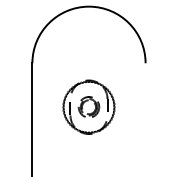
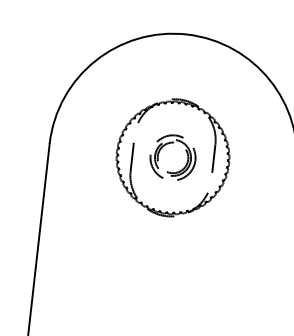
part: (88, 106) -> (172, 156), moved

